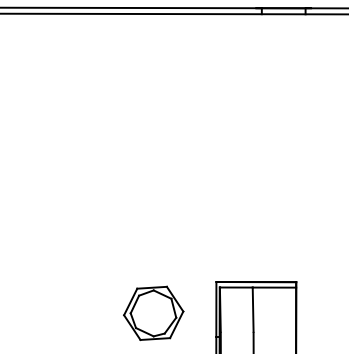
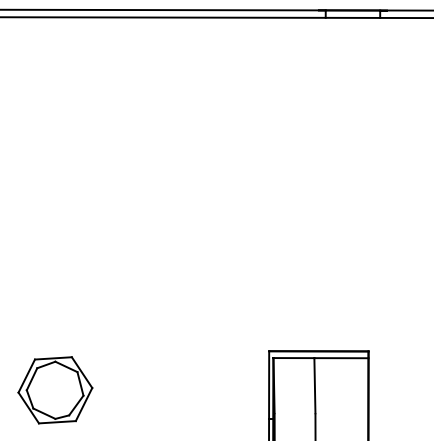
part: (153, 312) -> (55, 389), moved

